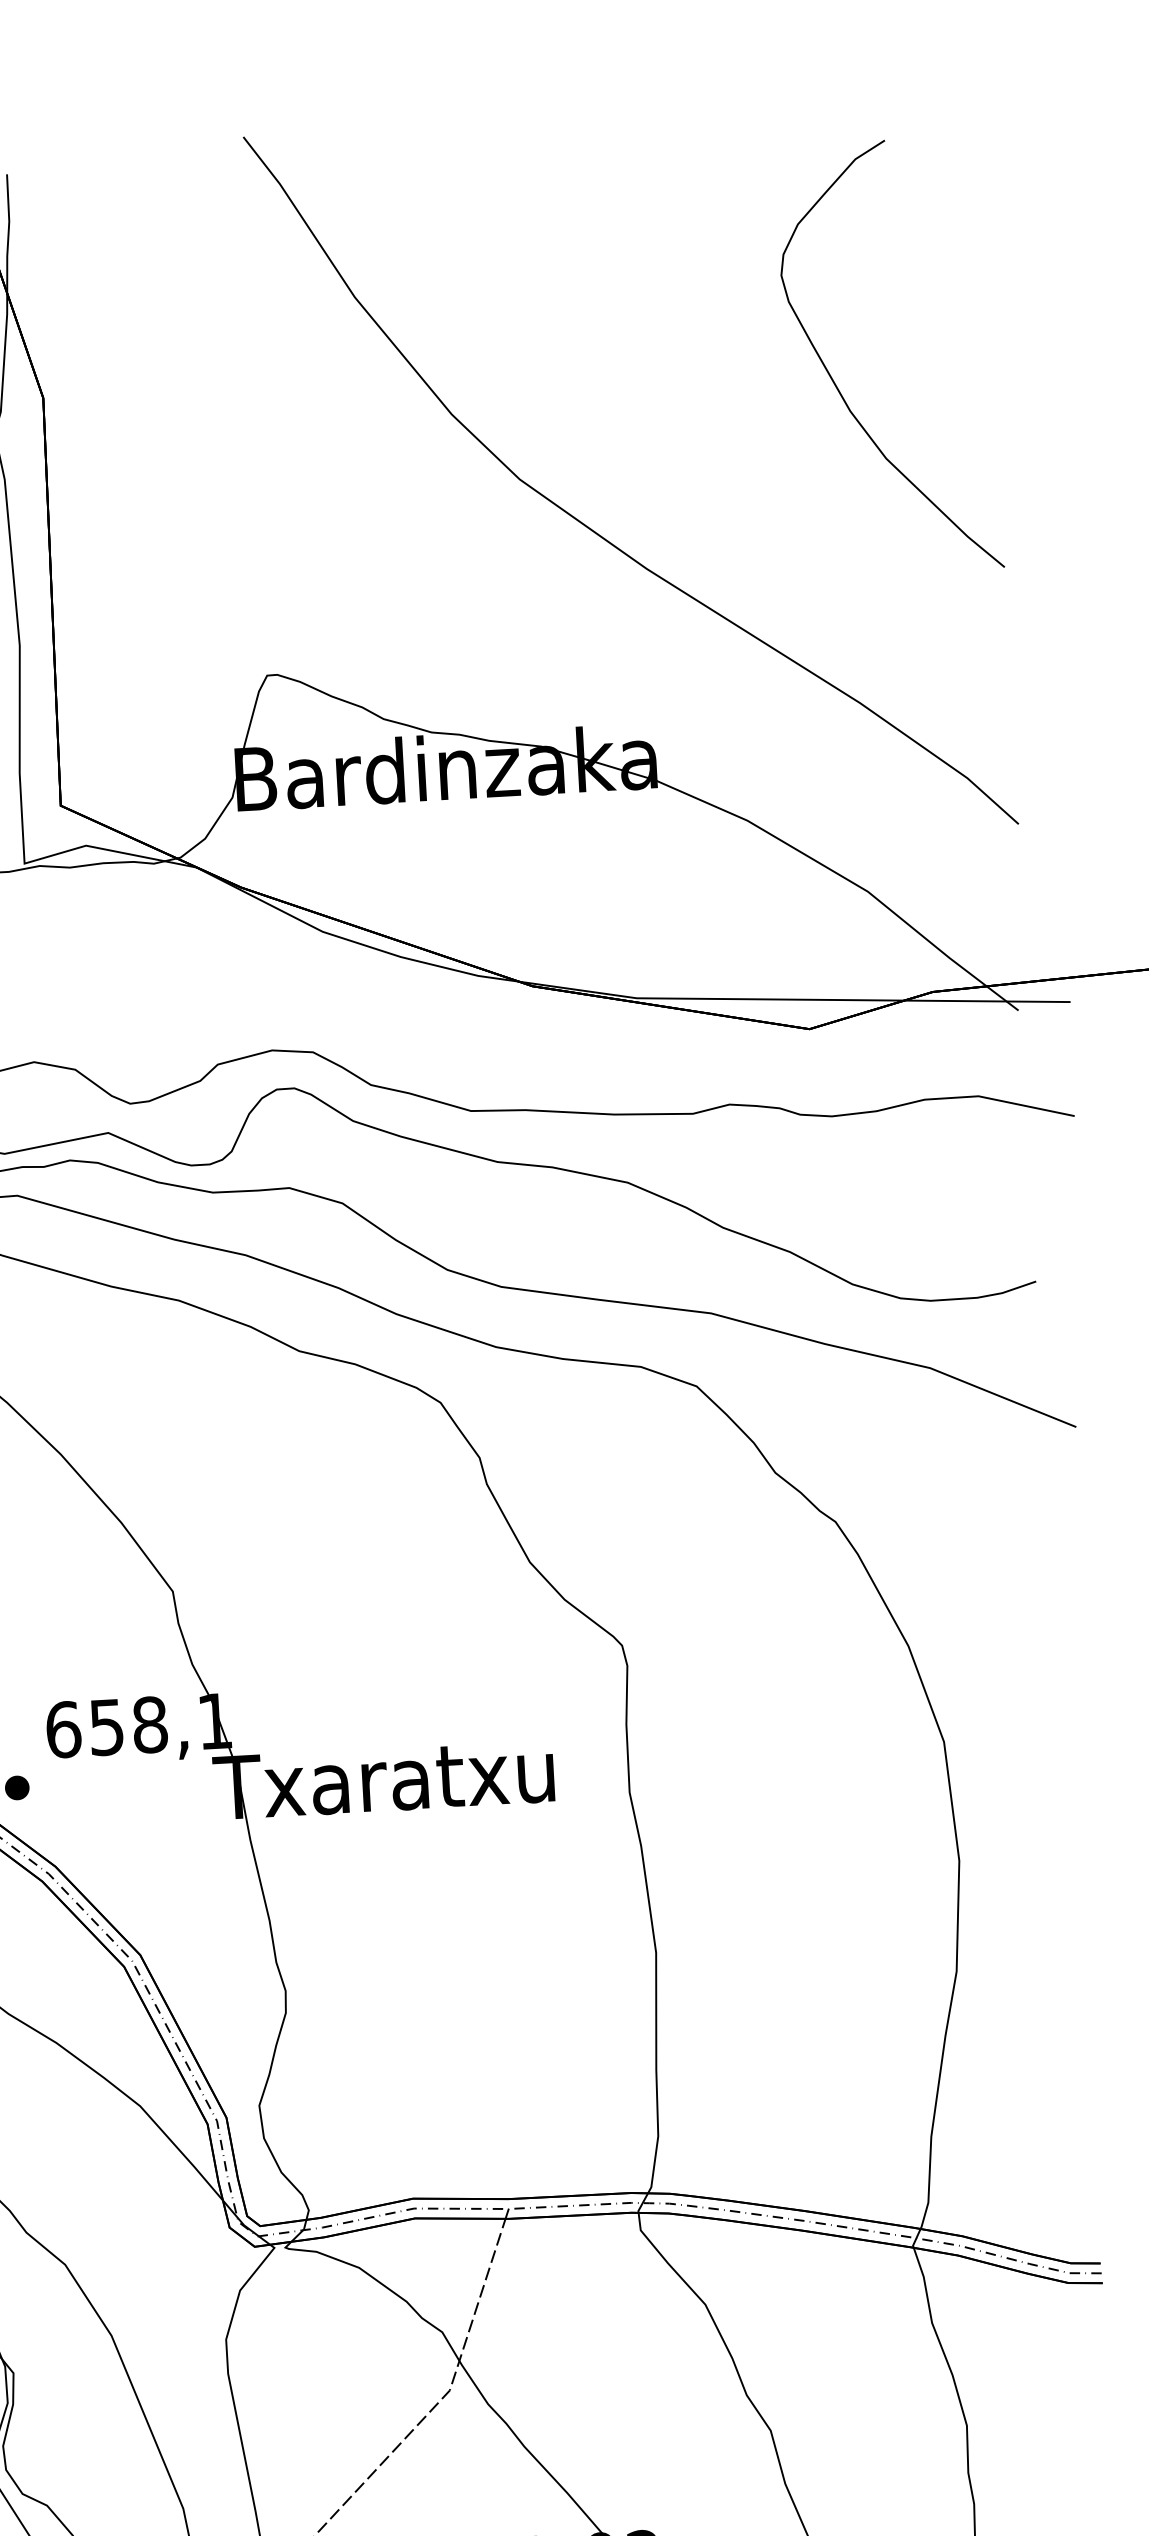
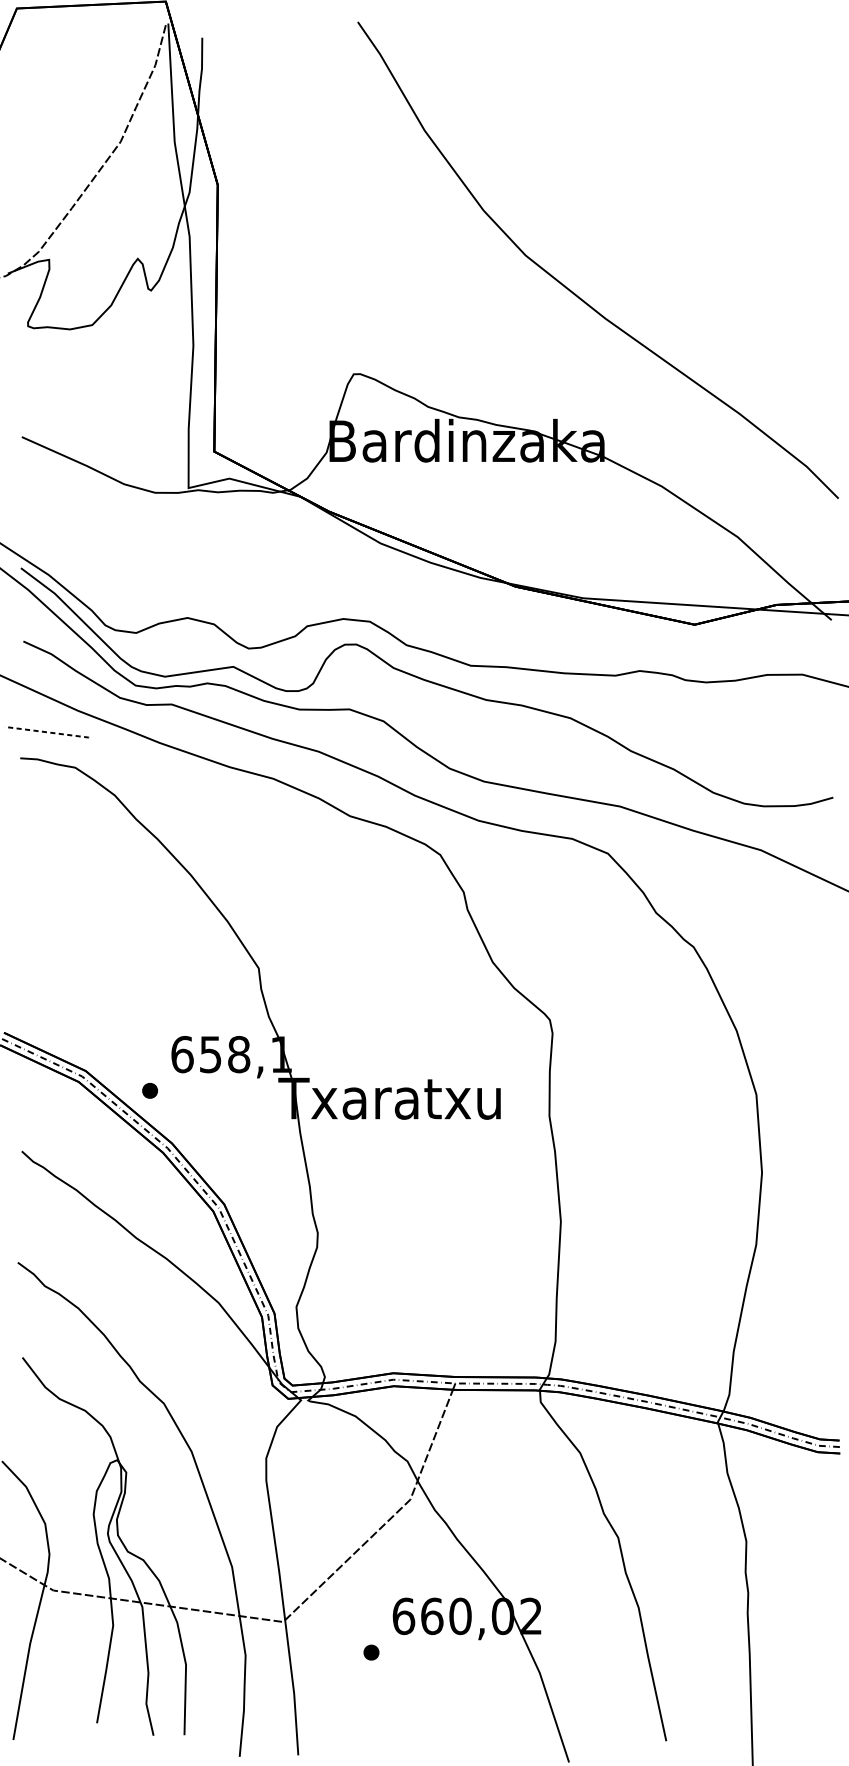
curve: (837, 385) -> (736, 205), removed

